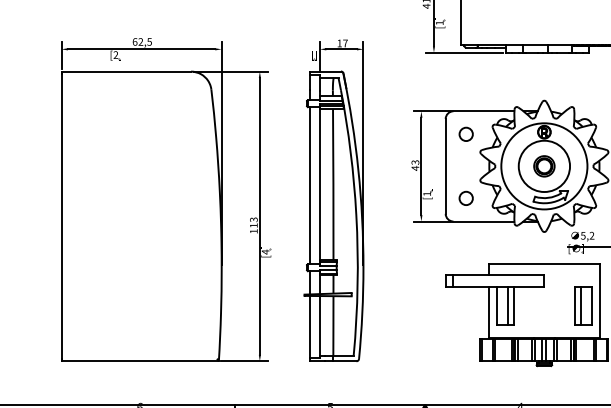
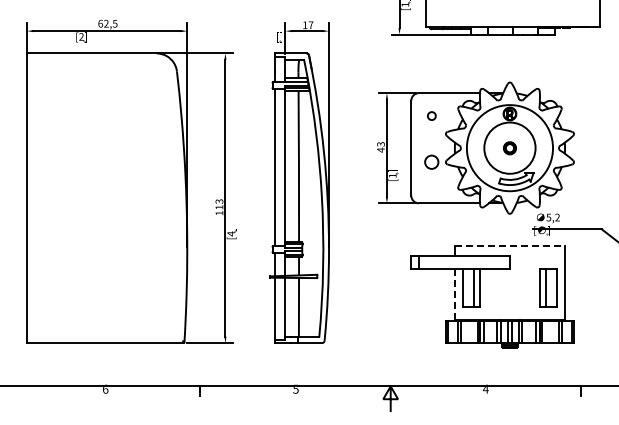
circle: (465, 133) -> (431, 115), size x0.6
part: (543, 166) -> (509, 148), size x0.6
circle: (465, 197) -> (431, 161), moved
line: (544, 264) -> (510, 246), solid -> dashed
line: (488, 312) -> (454, 294), solid -> dashed

